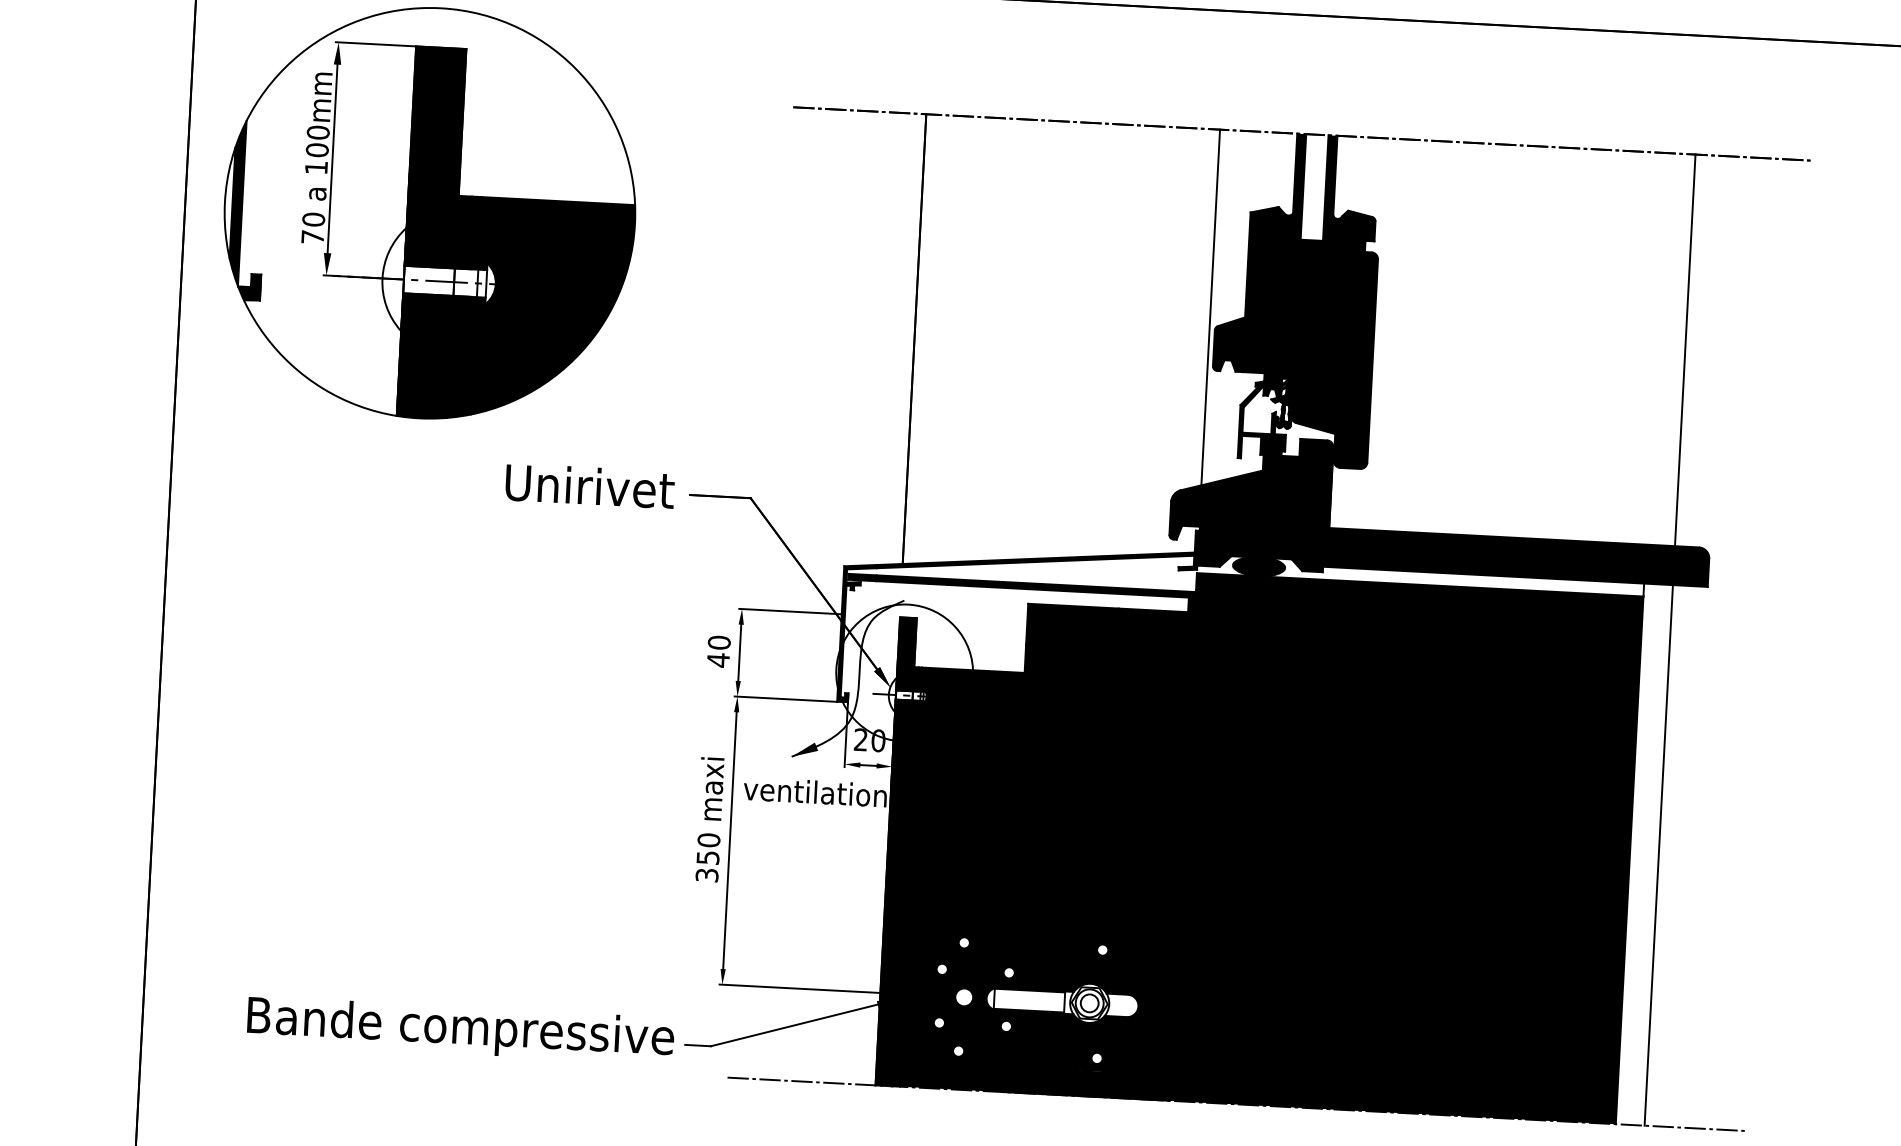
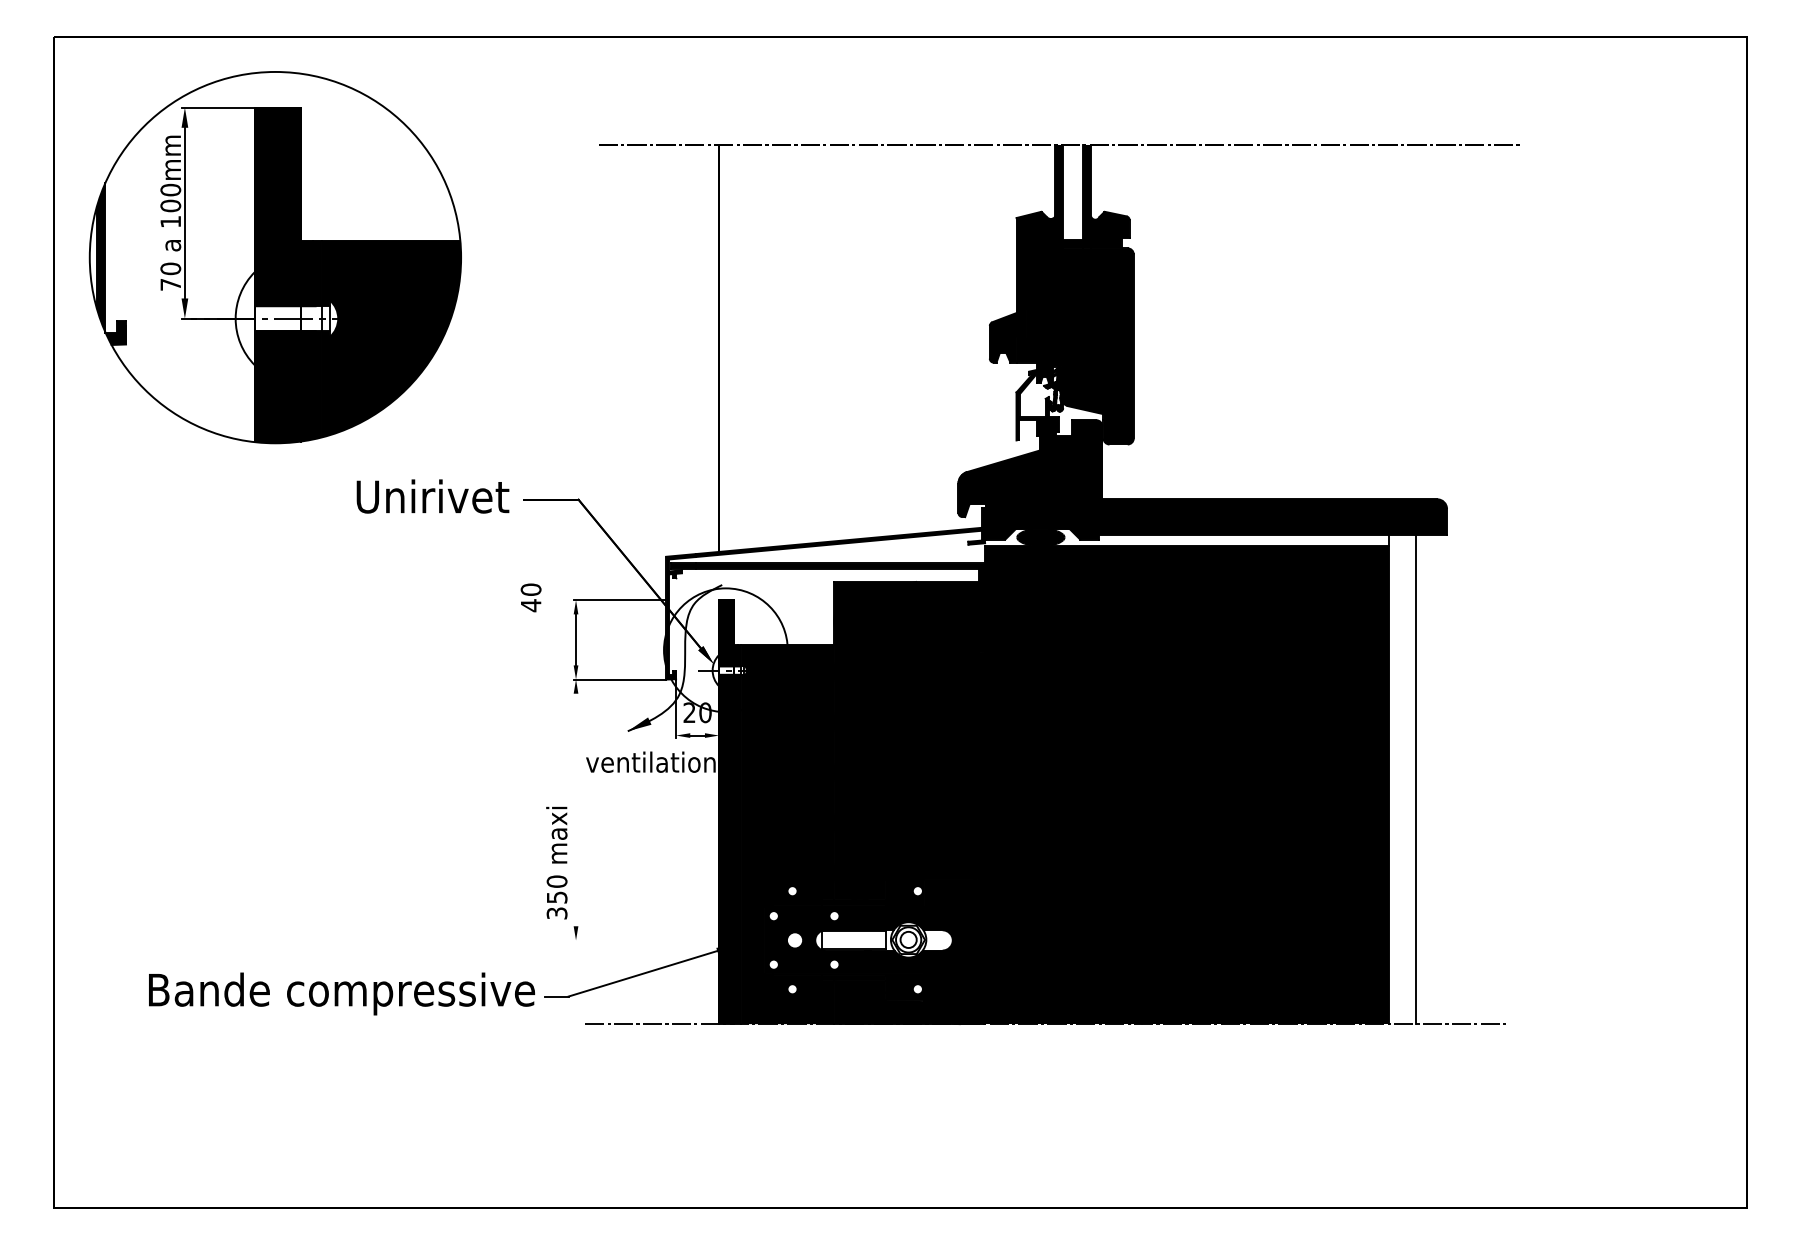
line: (1210, 307) -> (984, 305), removed
line: (1685, 349) -> (1415, 321), removed
text: (718, 651) -> (530, 597), moved
text: (709, 819) -> (556, 862), moved
line: (730, 840) -> (576, 809), removed
line: (799, 988) -> (645, 940), removed

